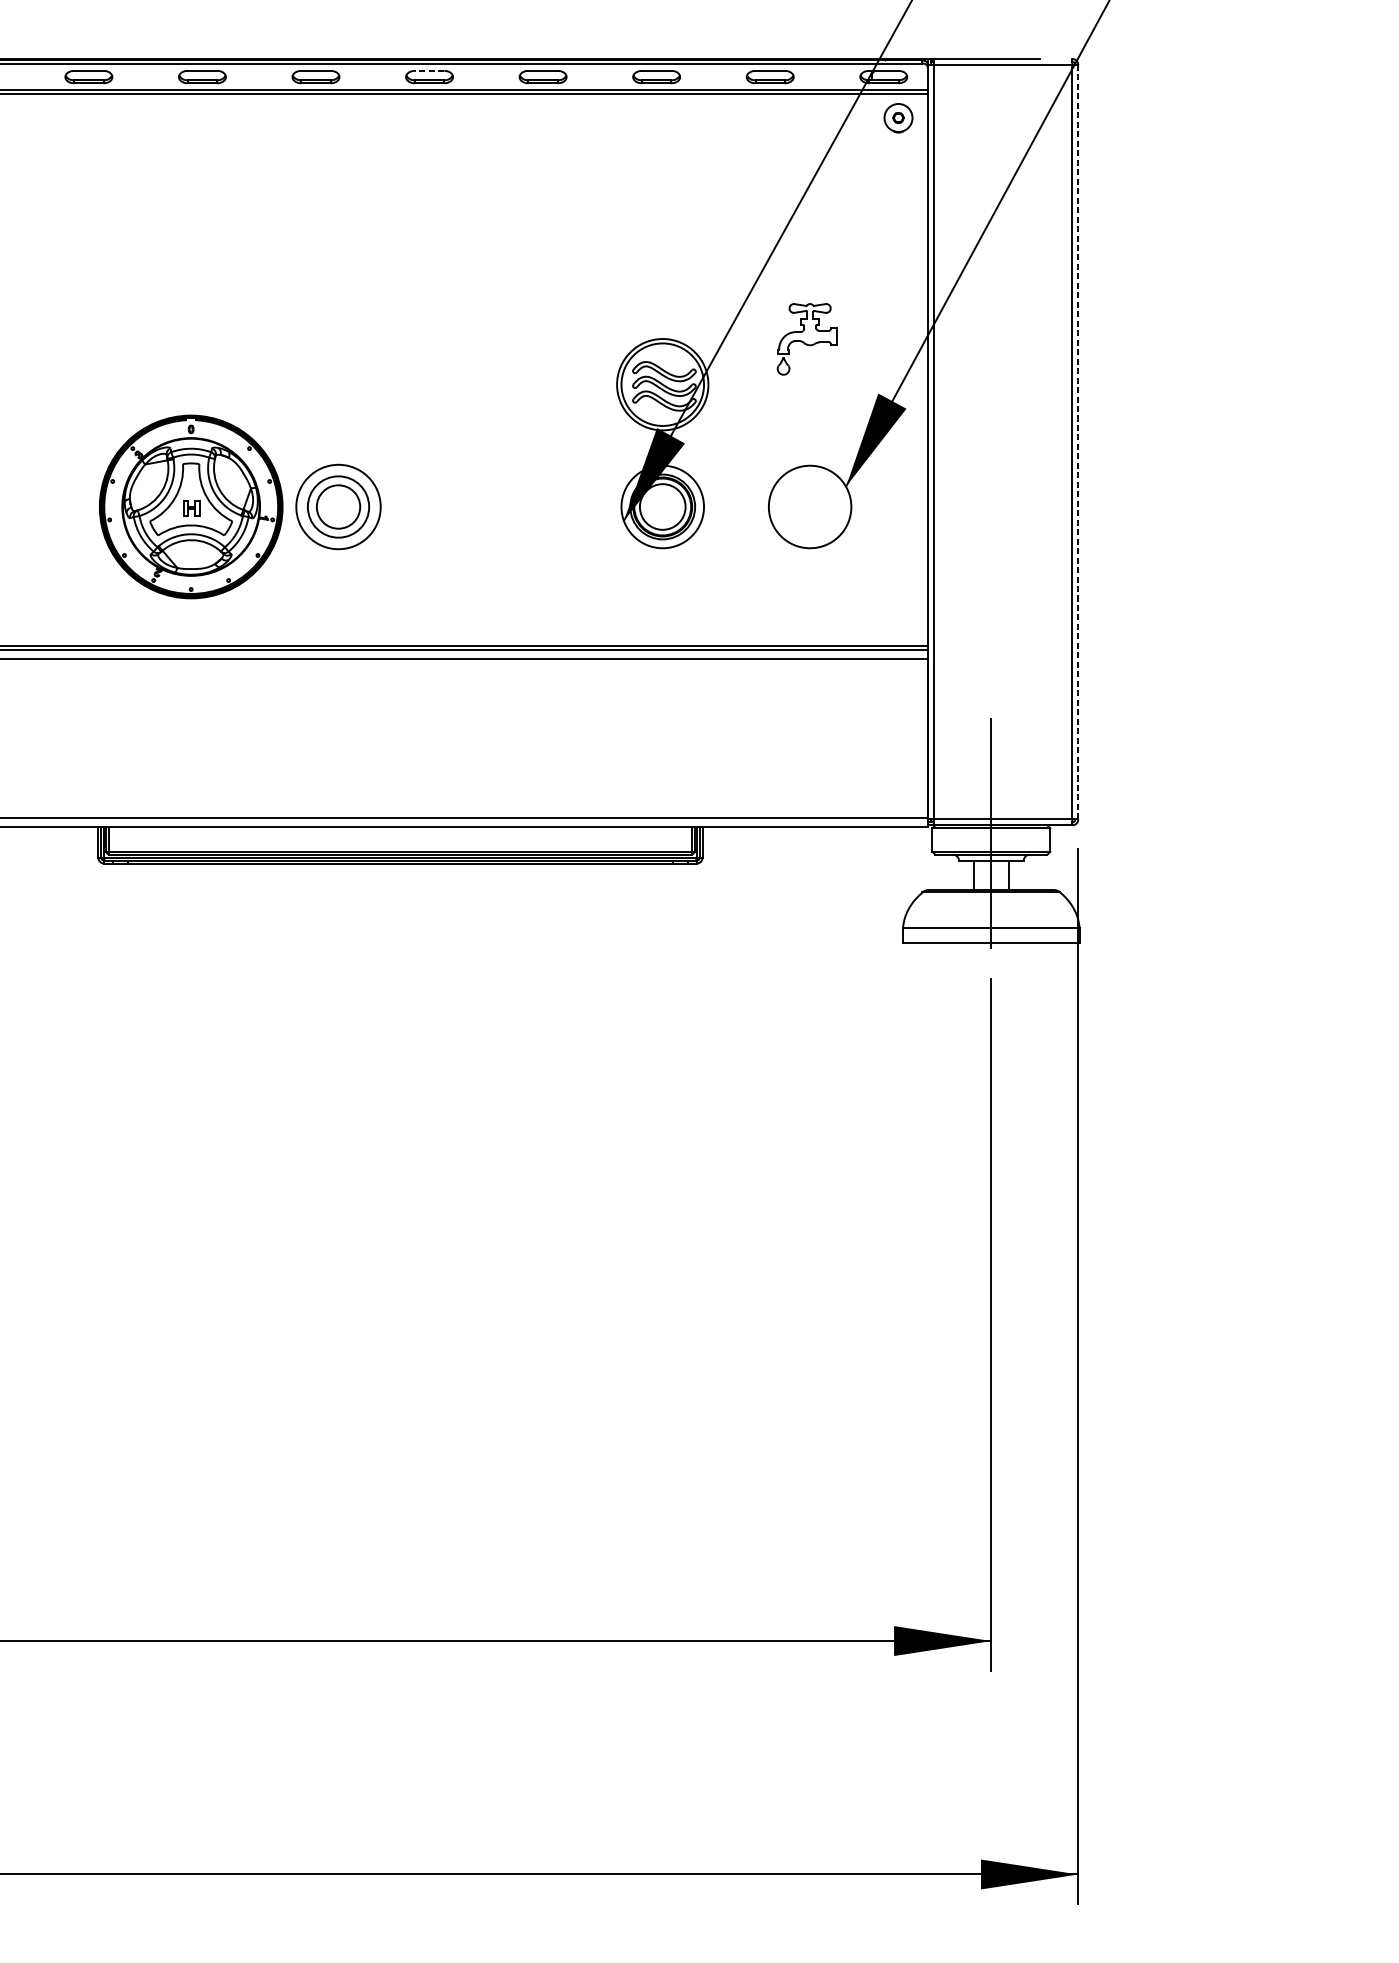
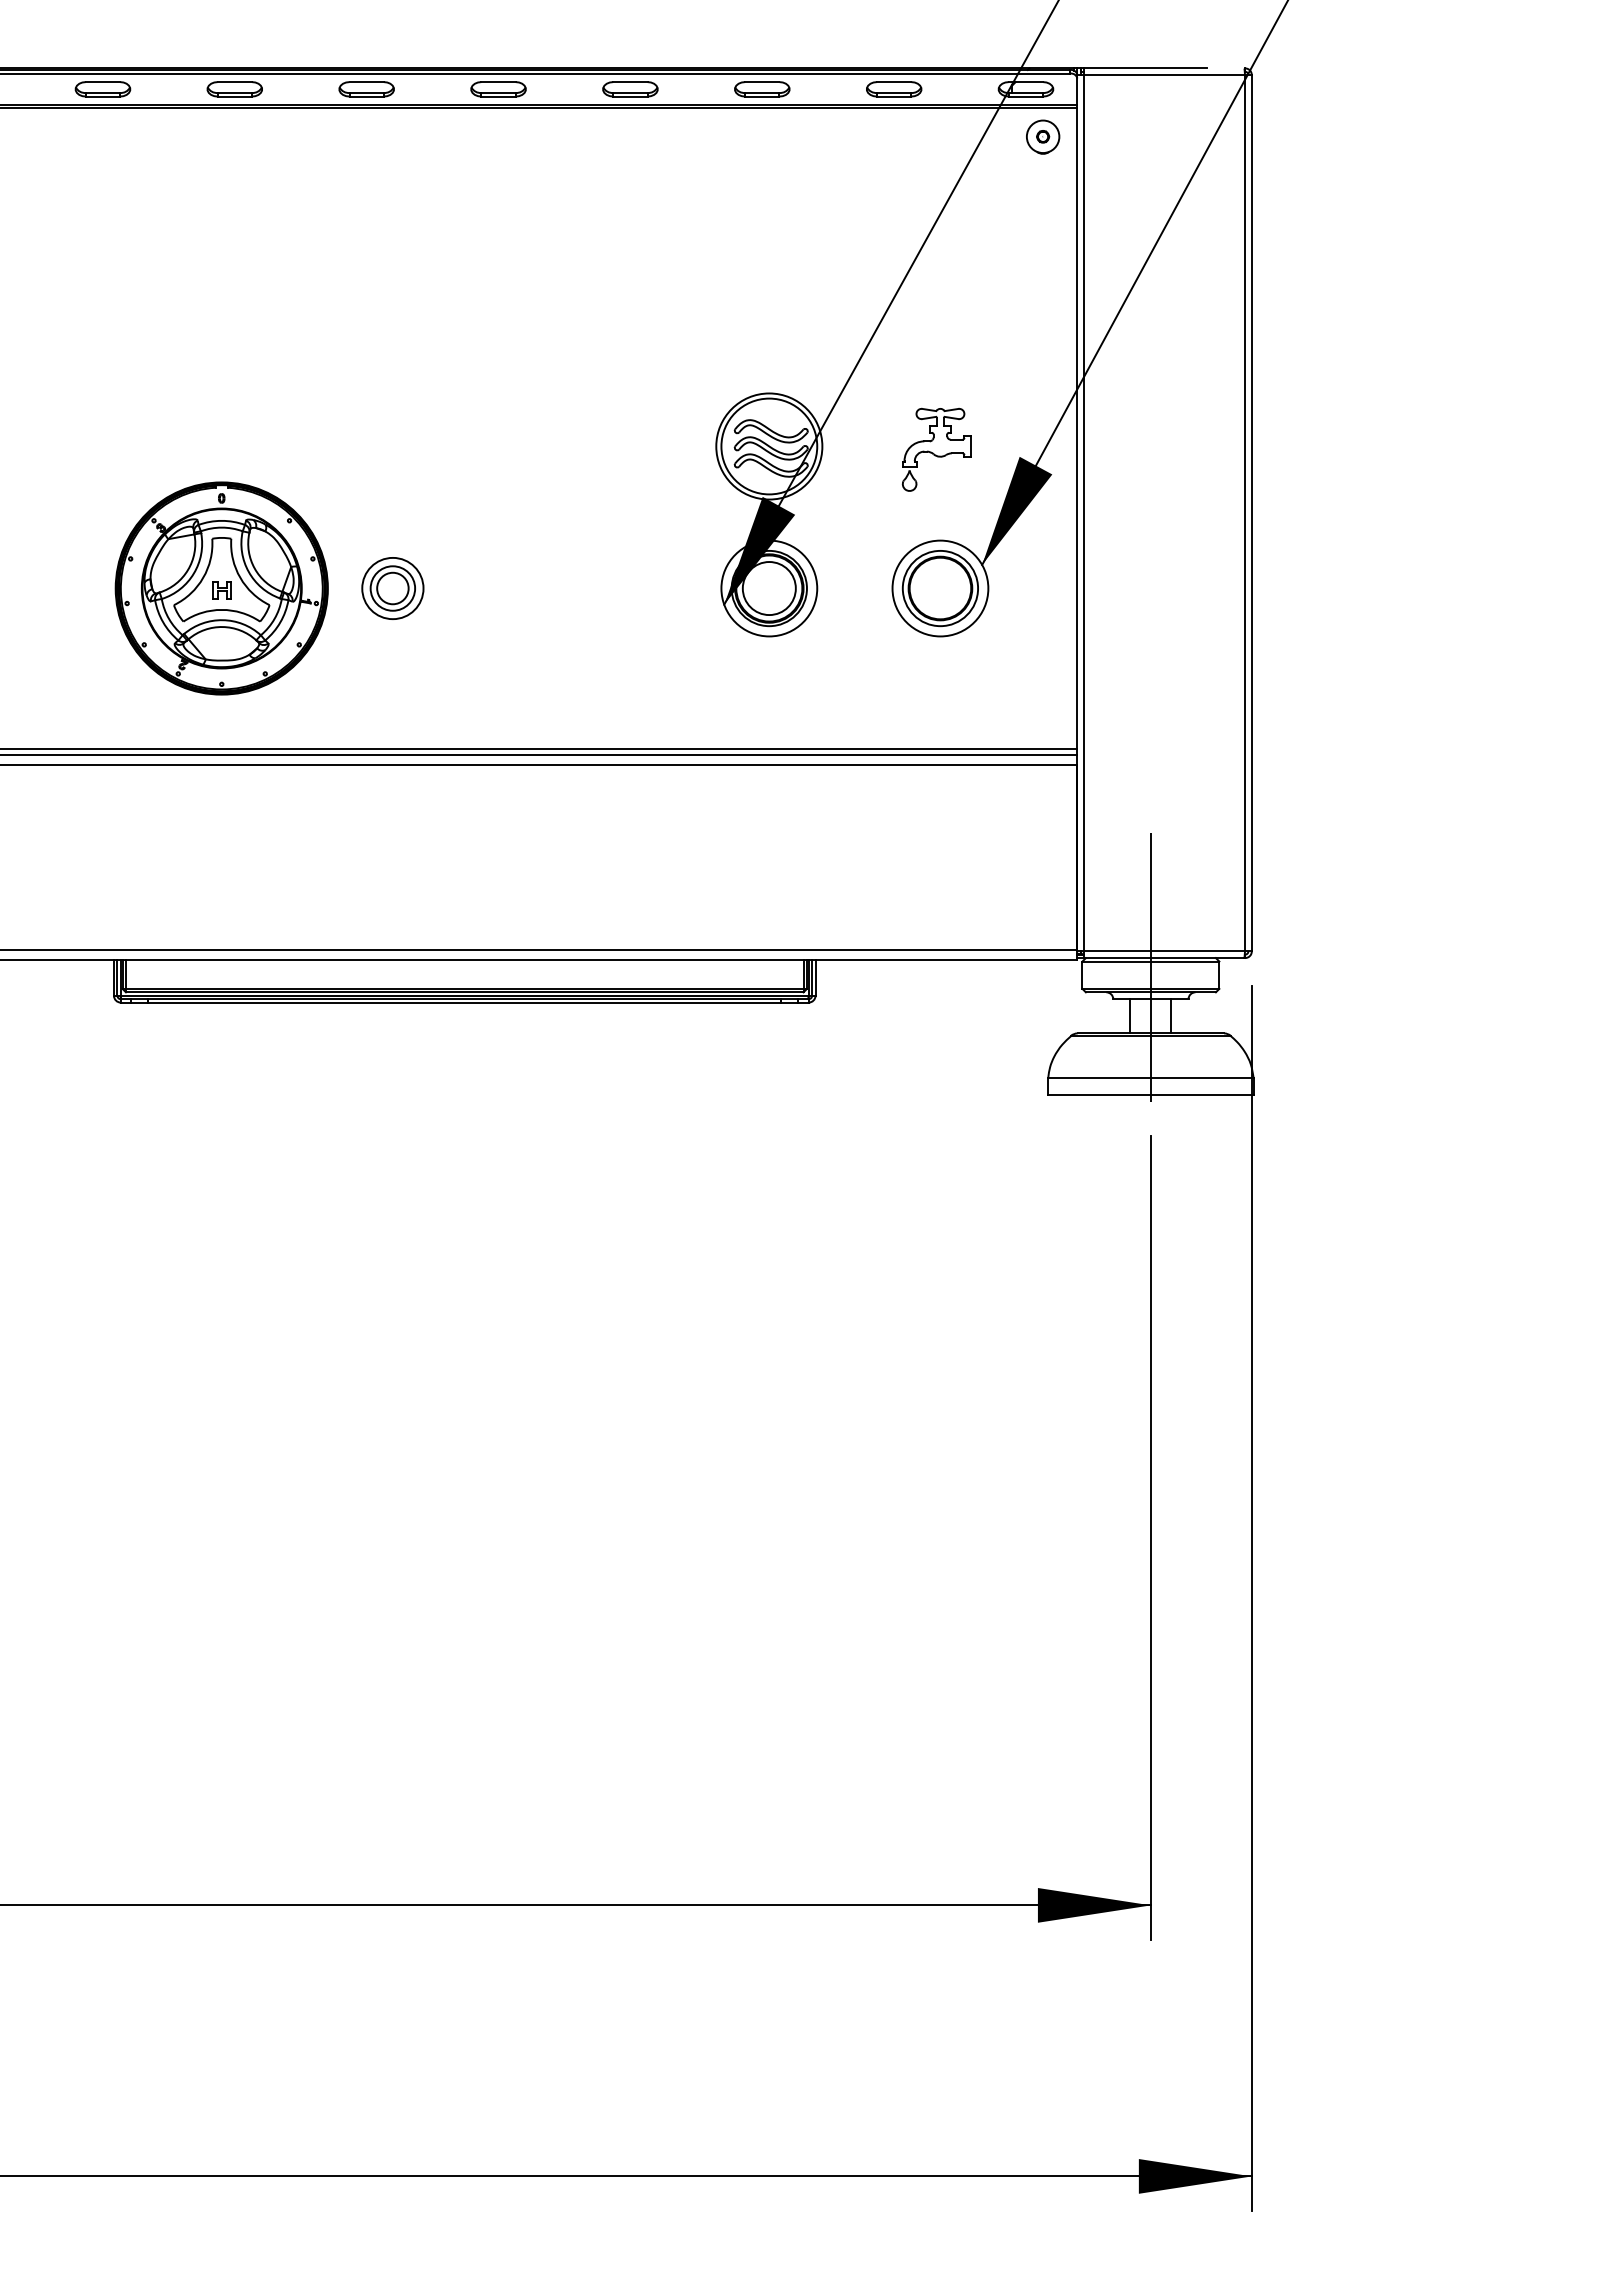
line: (429, 71) -> (498, 82), dashed -> solid
part: (806, 339) -> (936, 449), moved
line: (1077, 441) -> (1251, 512), dashed -> solid
part: (338, 506) -> (392, 588), size x0.62
part: (809, 506) -> (939, 588), added

